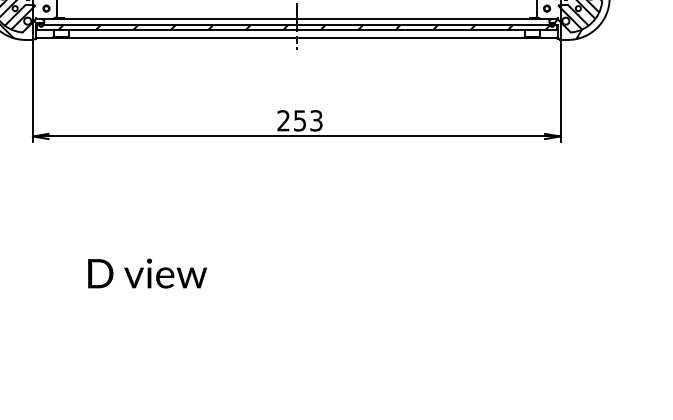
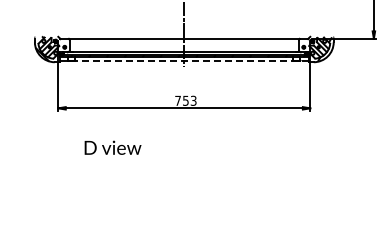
line: (297, 38) -> (184, 61), solid -> dashed
text: (282, 120) -> (177, 100), 253 -> 753
text: (146, 272) -> (112, 147), moved

